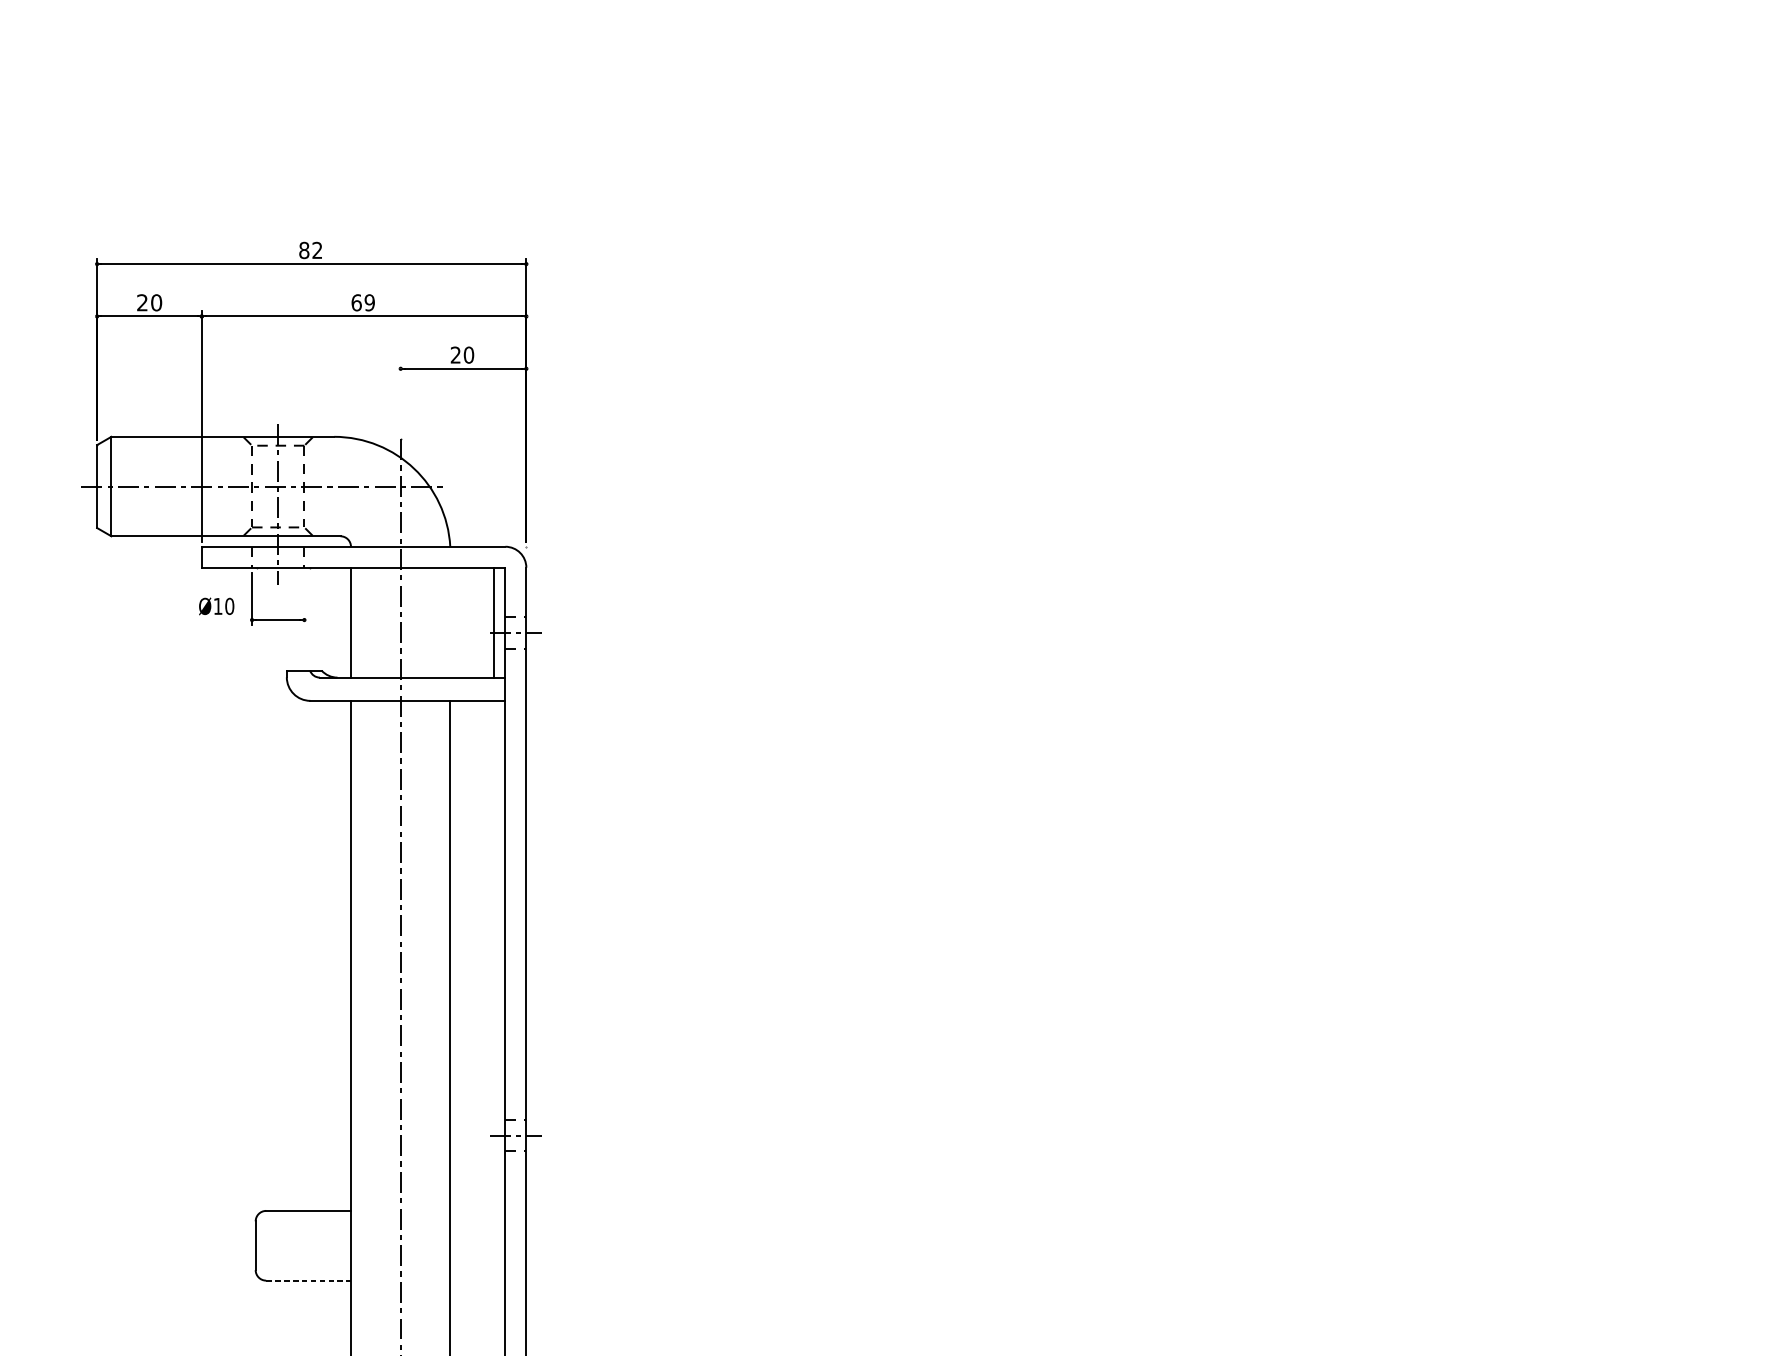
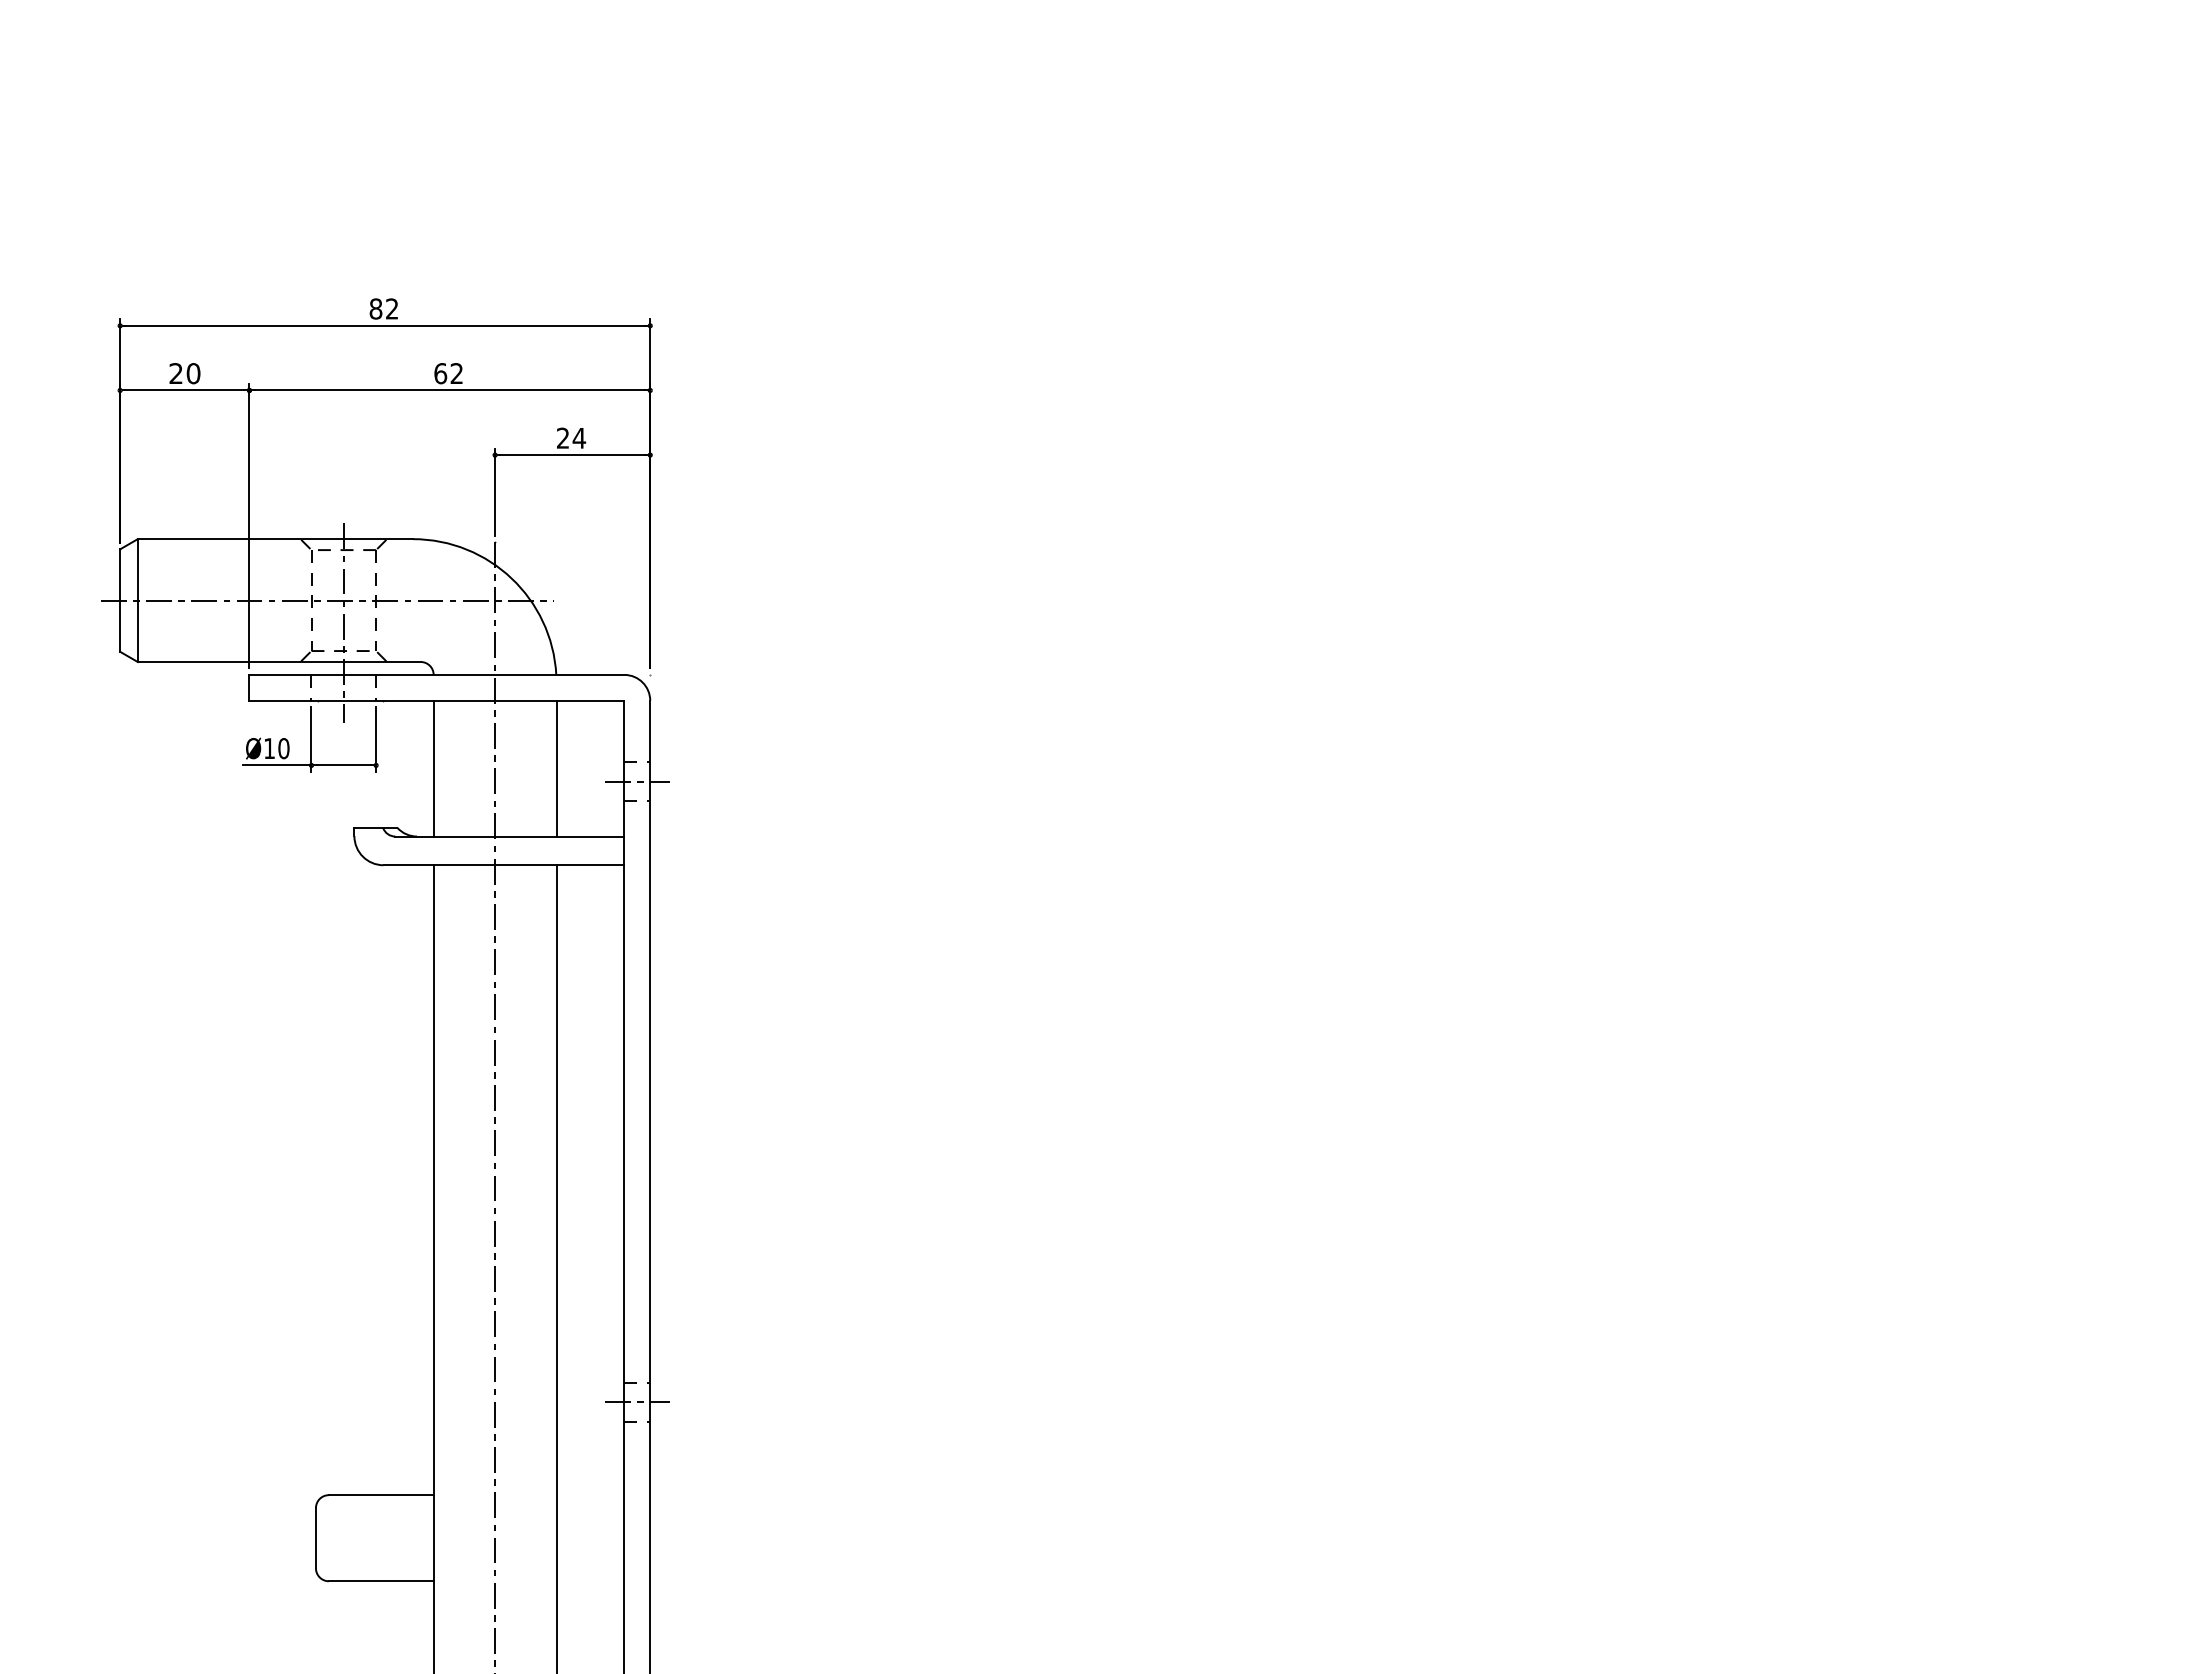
text: (369, 302) -> (456, 373), 69 -> 62
text: (469, 354) -> (579, 437), 20 -> 24
line: (401, 398) -> (495, 491), added
line: (304, 599) -> (376, 739), added
line: (223, 620) -> (276, 765), added
line: (494, 622) -> (556, 768), moved
line: (308, 1280) -> (381, 1581), dashed -> solid

